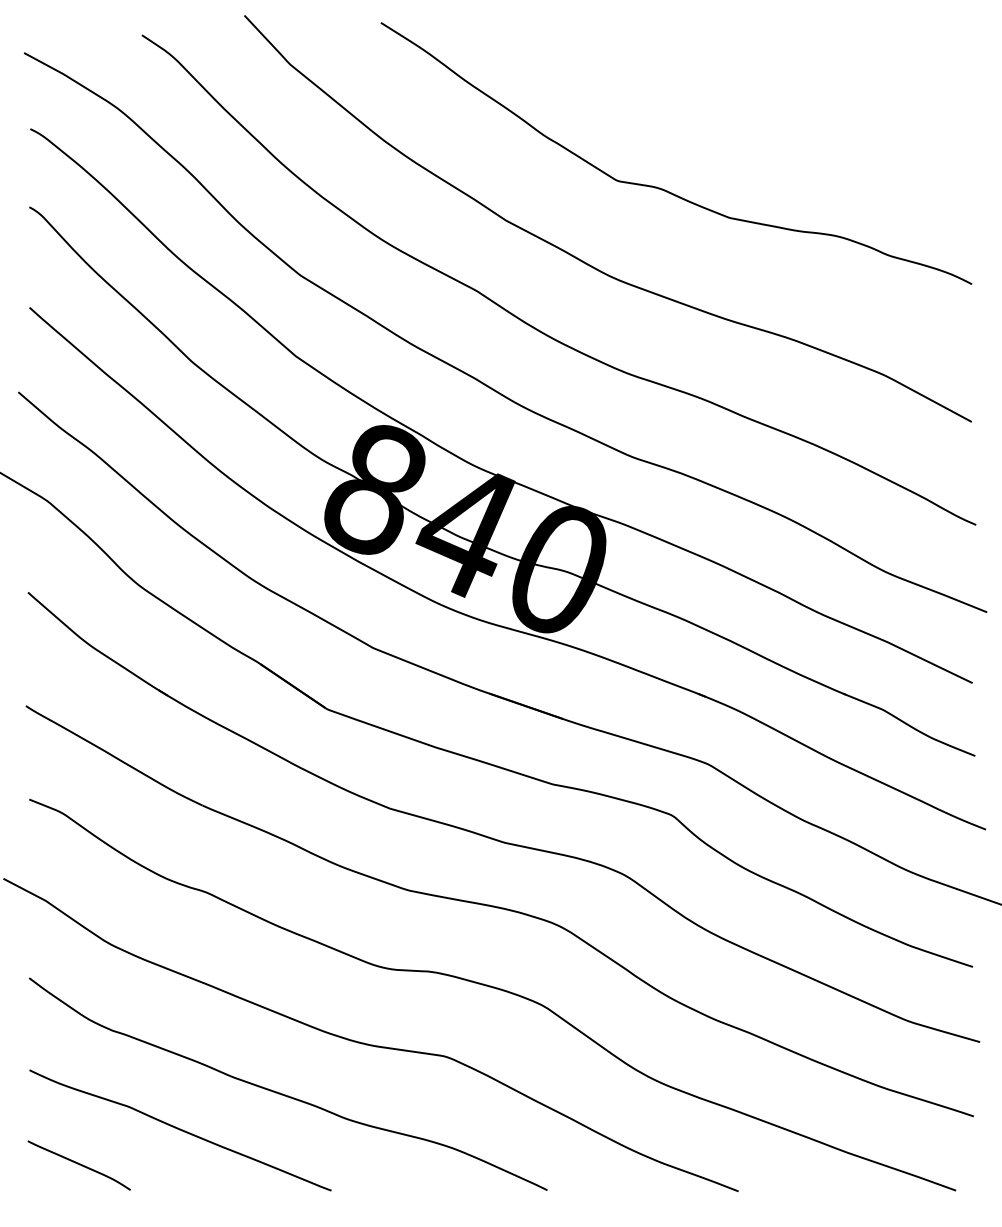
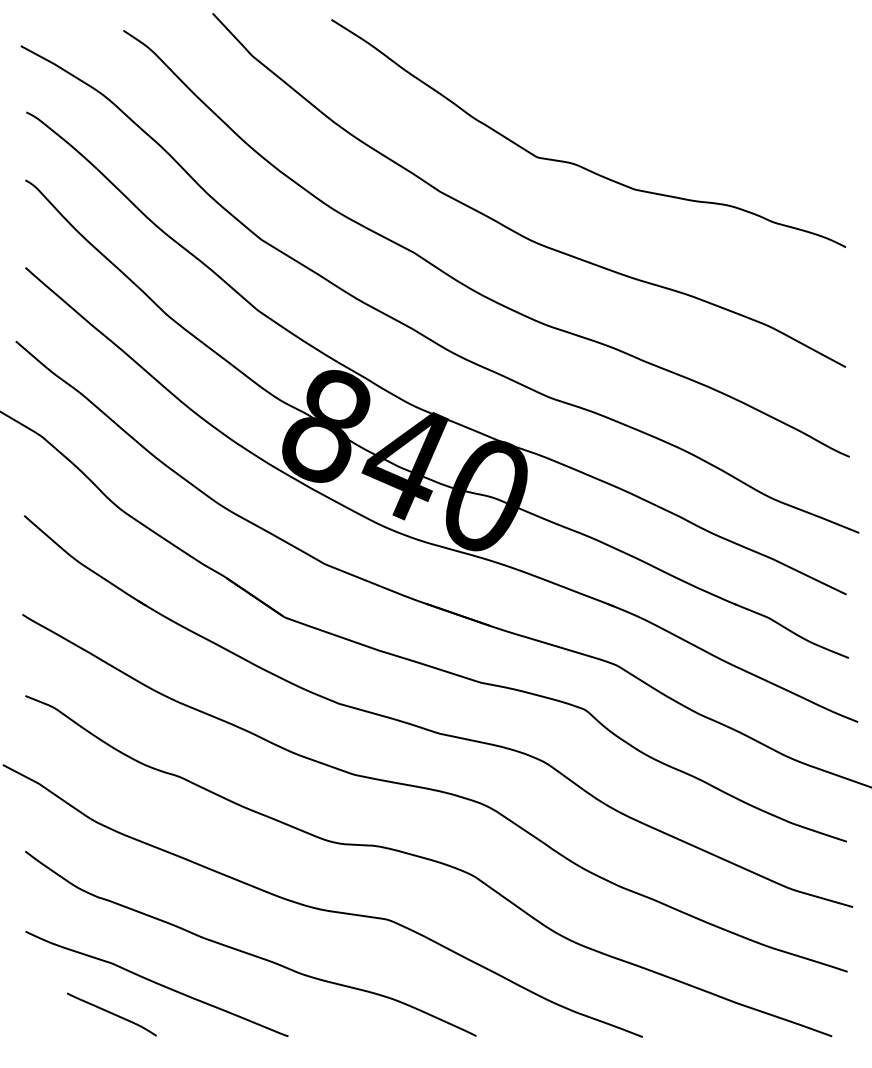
curve: (78, 1165) -> (111, 1014), moved

